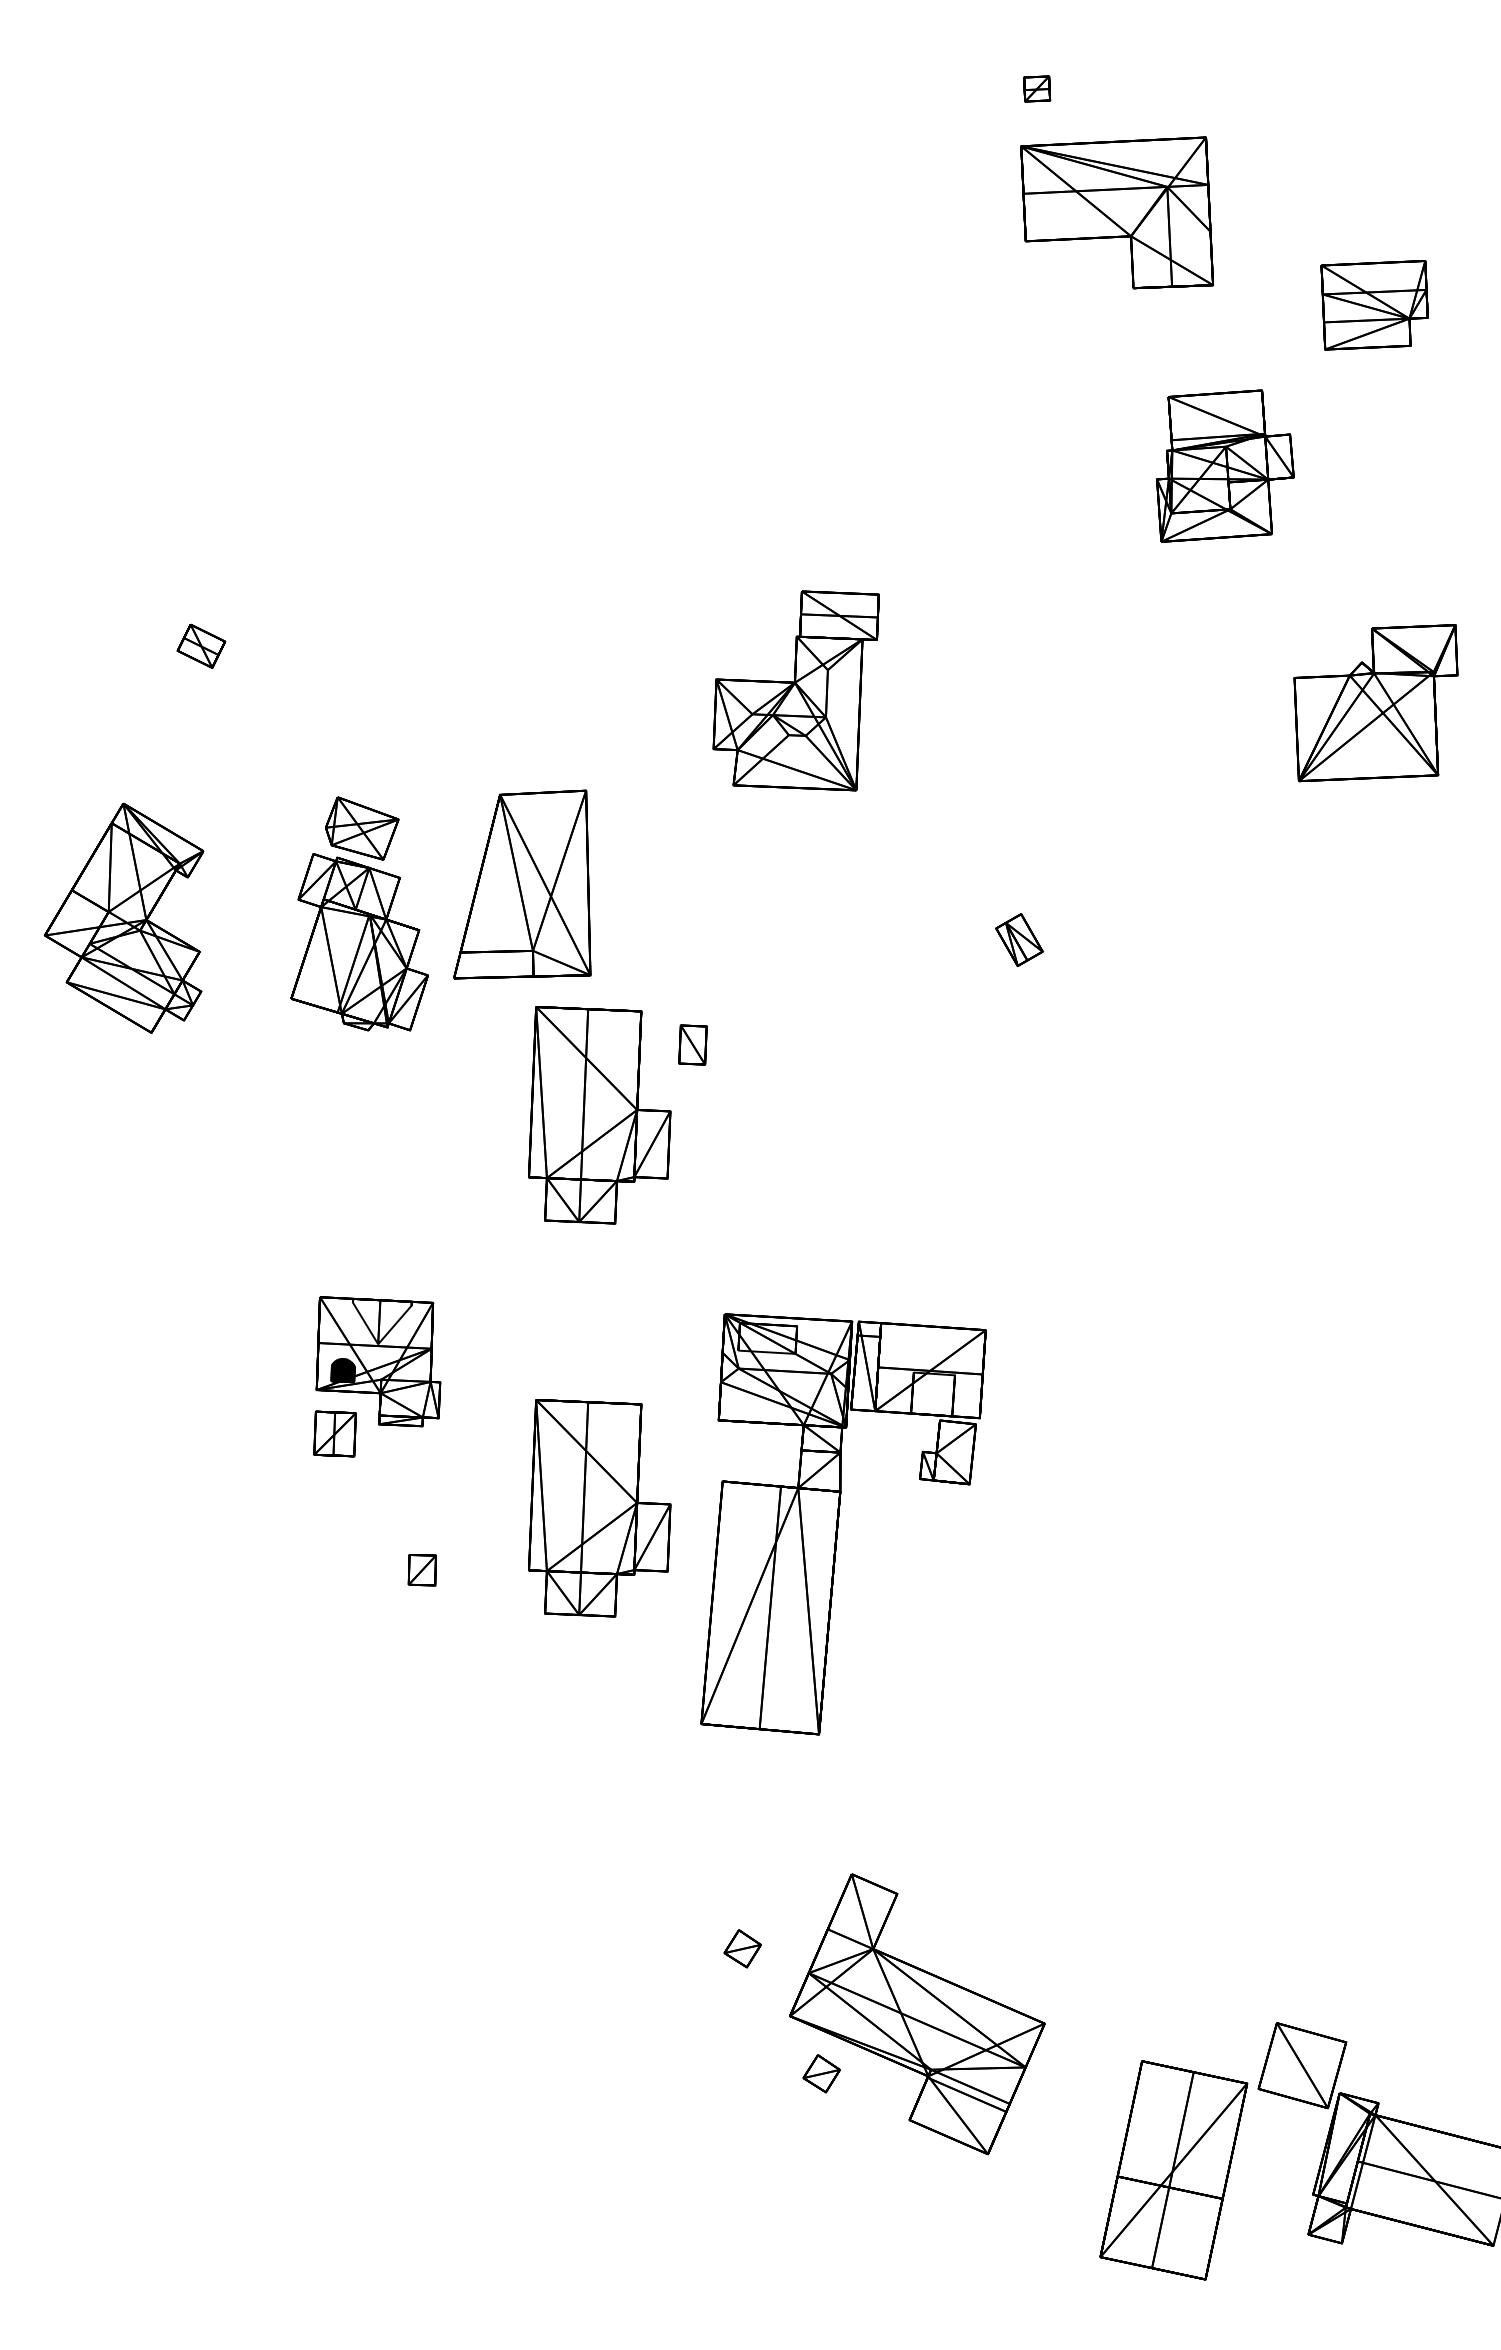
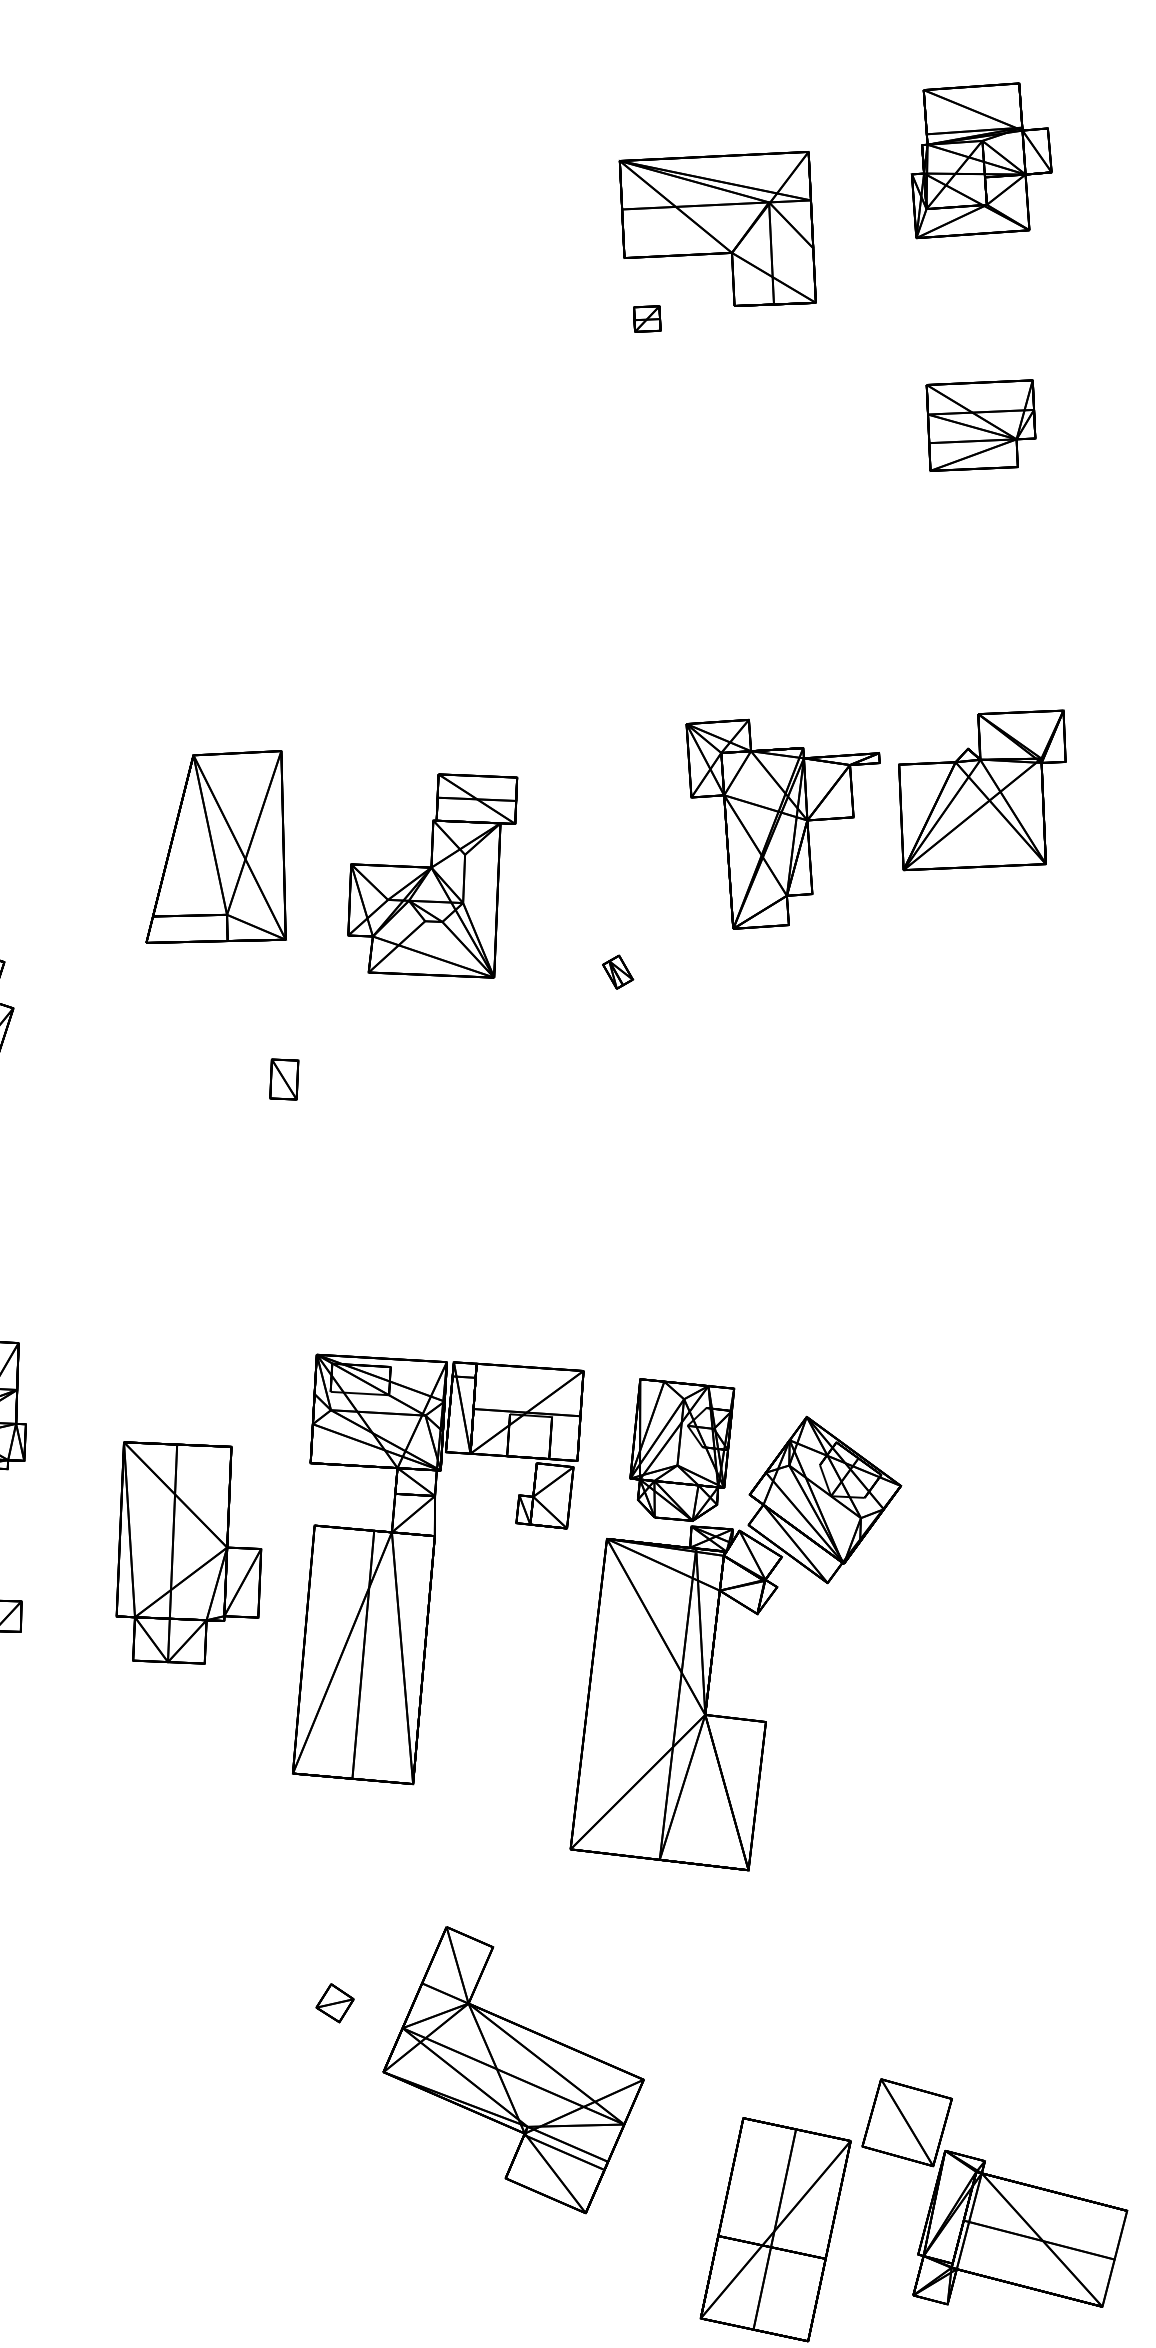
part: (1037, 88) -> (647, 318), moved
part: (1374, 305) -> (980, 425), moved
part: (1225, 465) -> (981, 160), moved
part: (795, 690) -> (431, 875), moved
part: (1375, 703) -> (981, 790), moved
part: (1180, 795) -> (782, 824), added
part: (522, 884) -> (216, 846), moved
part: (1019, 939) -> (618, 971), size x0.62
part: (599, 1115) -> (188, 1151), removed
part: (1116, 1578) -> (717, 1624), added
part: (821, 2073) -> (415, 2130), removed

